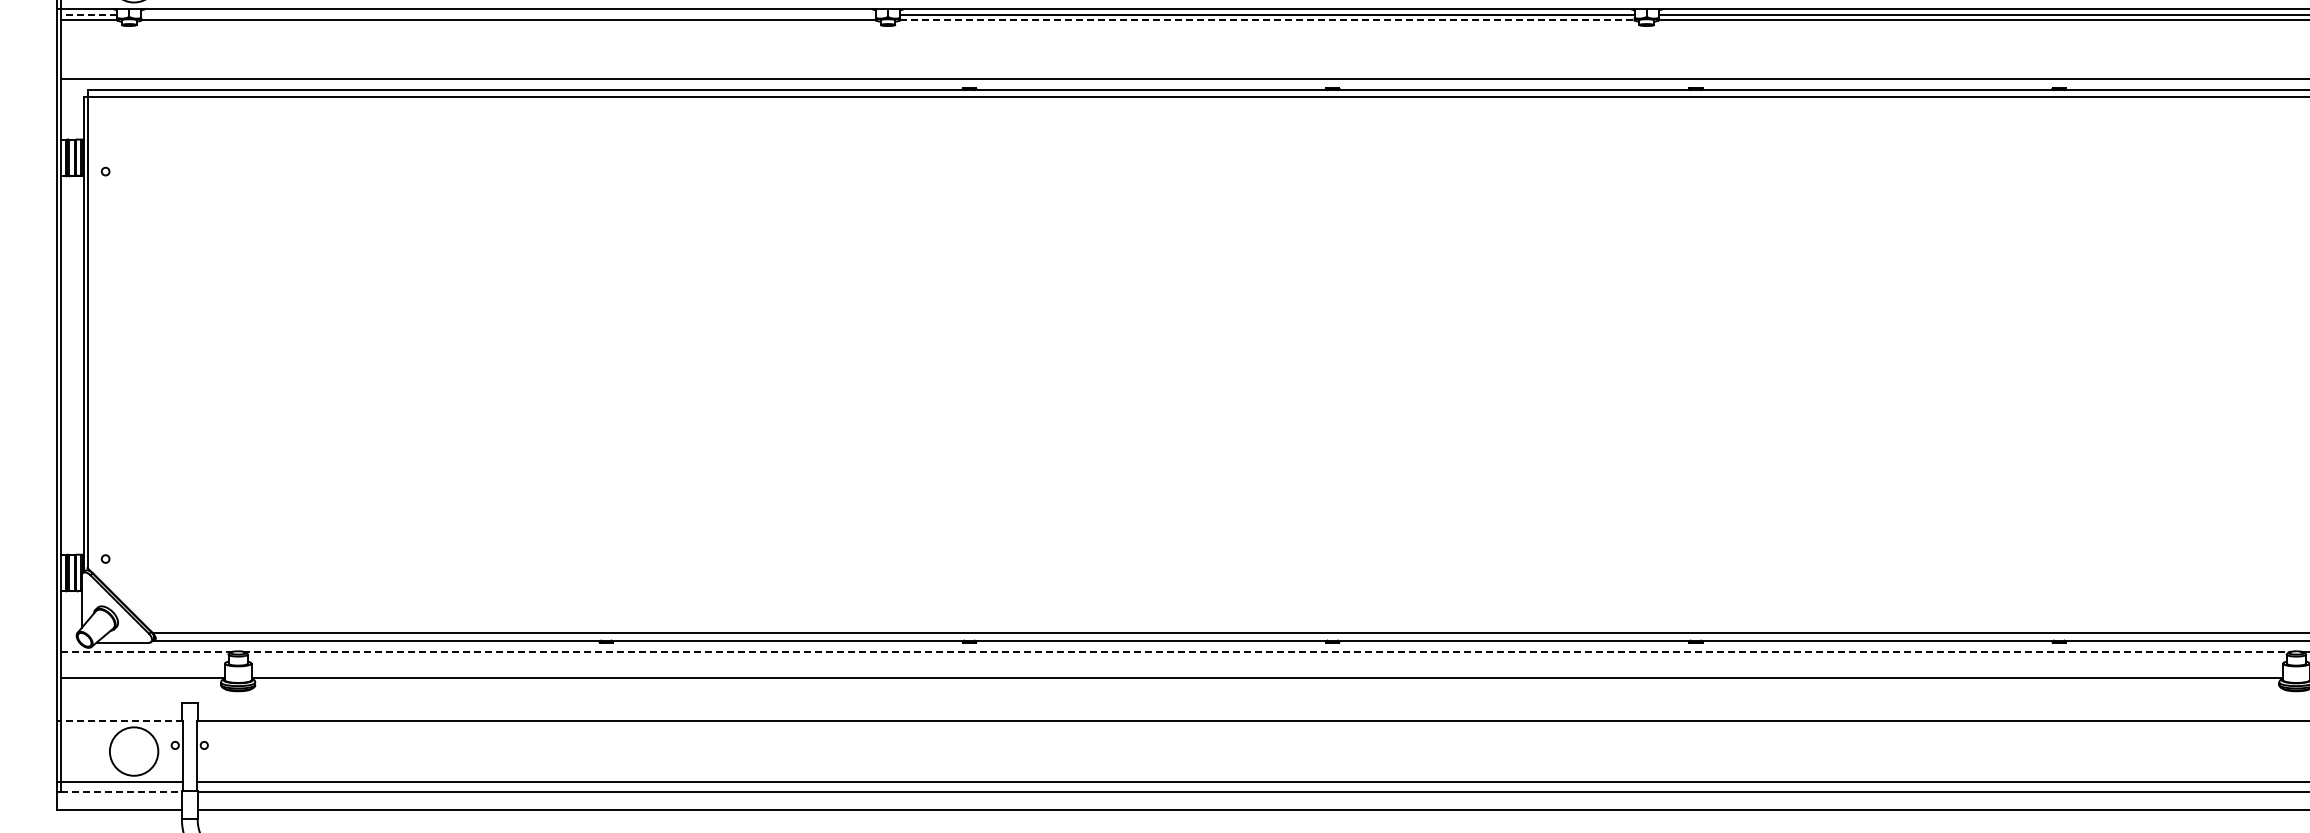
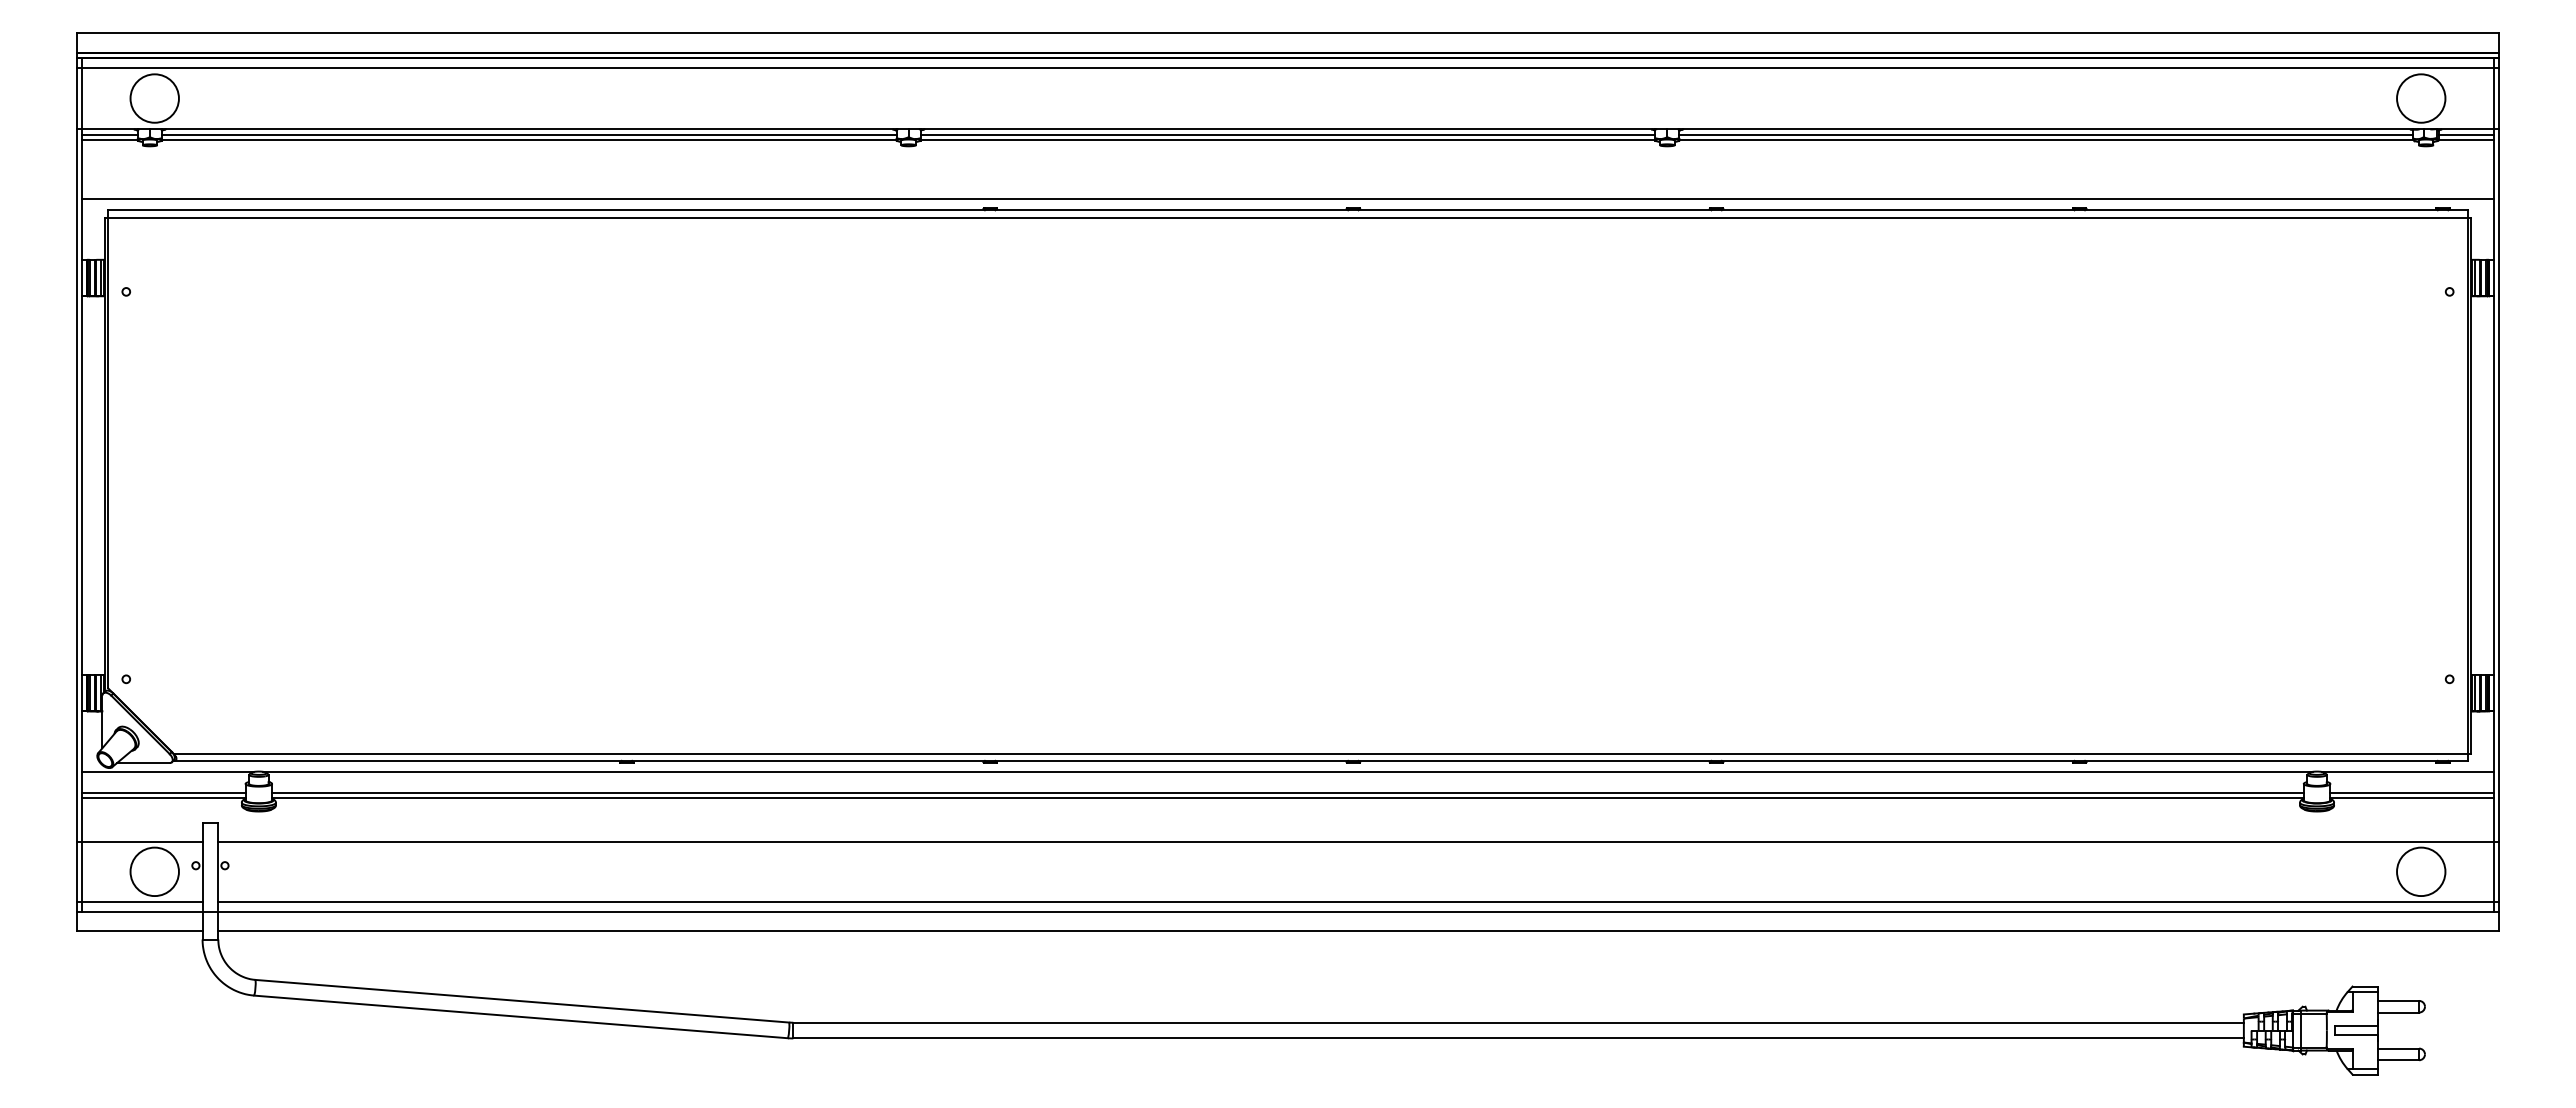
line: (88, 15) -> (109, 135), dashed -> solid
line: (508, 15) -> (529, 135), added
line: (1267, 19) -> (1288, 139), dashed -> solid
line: (147, 651) -> (168, 771), dashed -> solid
line: (1266, 651) -> (1287, 771), dashed -> solid
line: (142, 673) -> (163, 793), added
line: (1266, 673) -> (1287, 793), added
line: (121, 721) -> (142, 841), dashed -> solid
line: (121, 791) -> (142, 911), dashed -> solid

